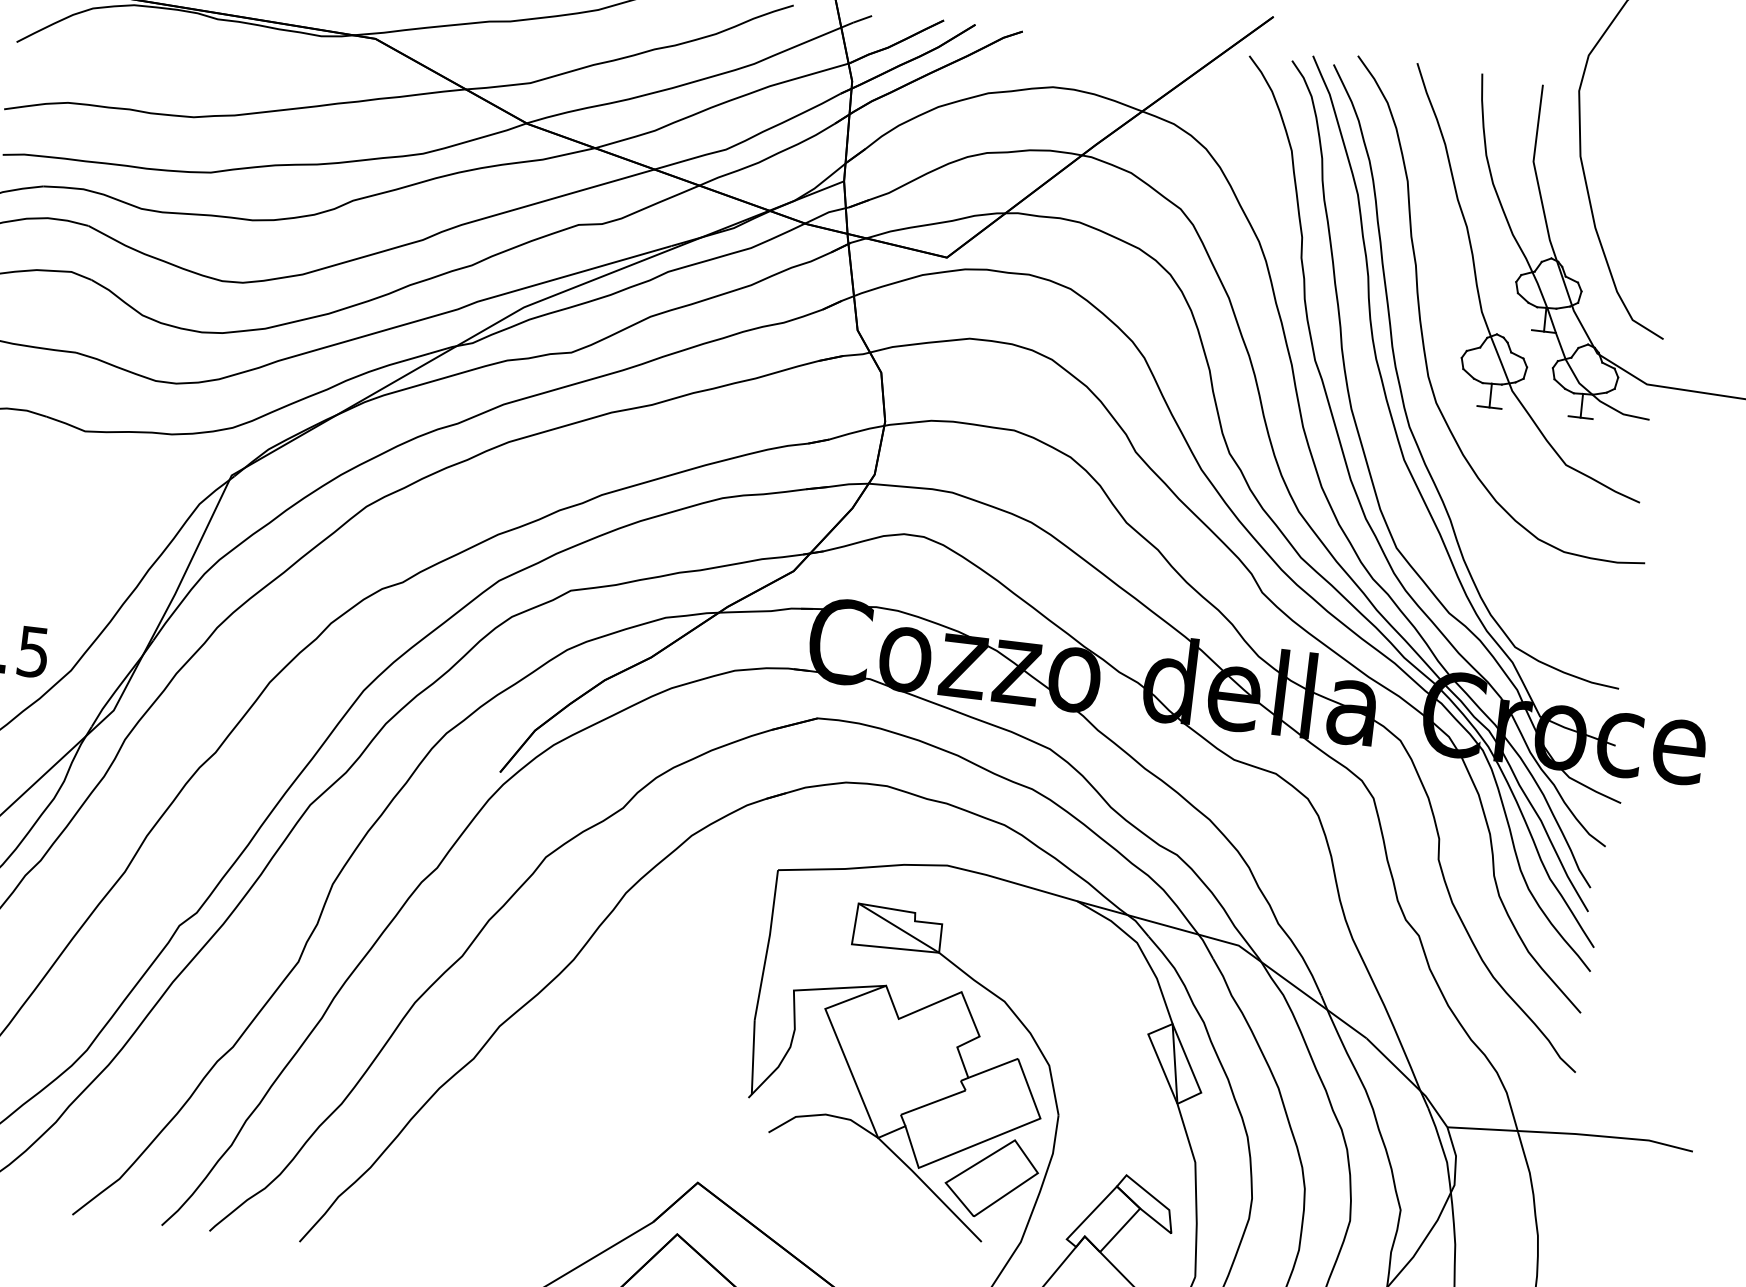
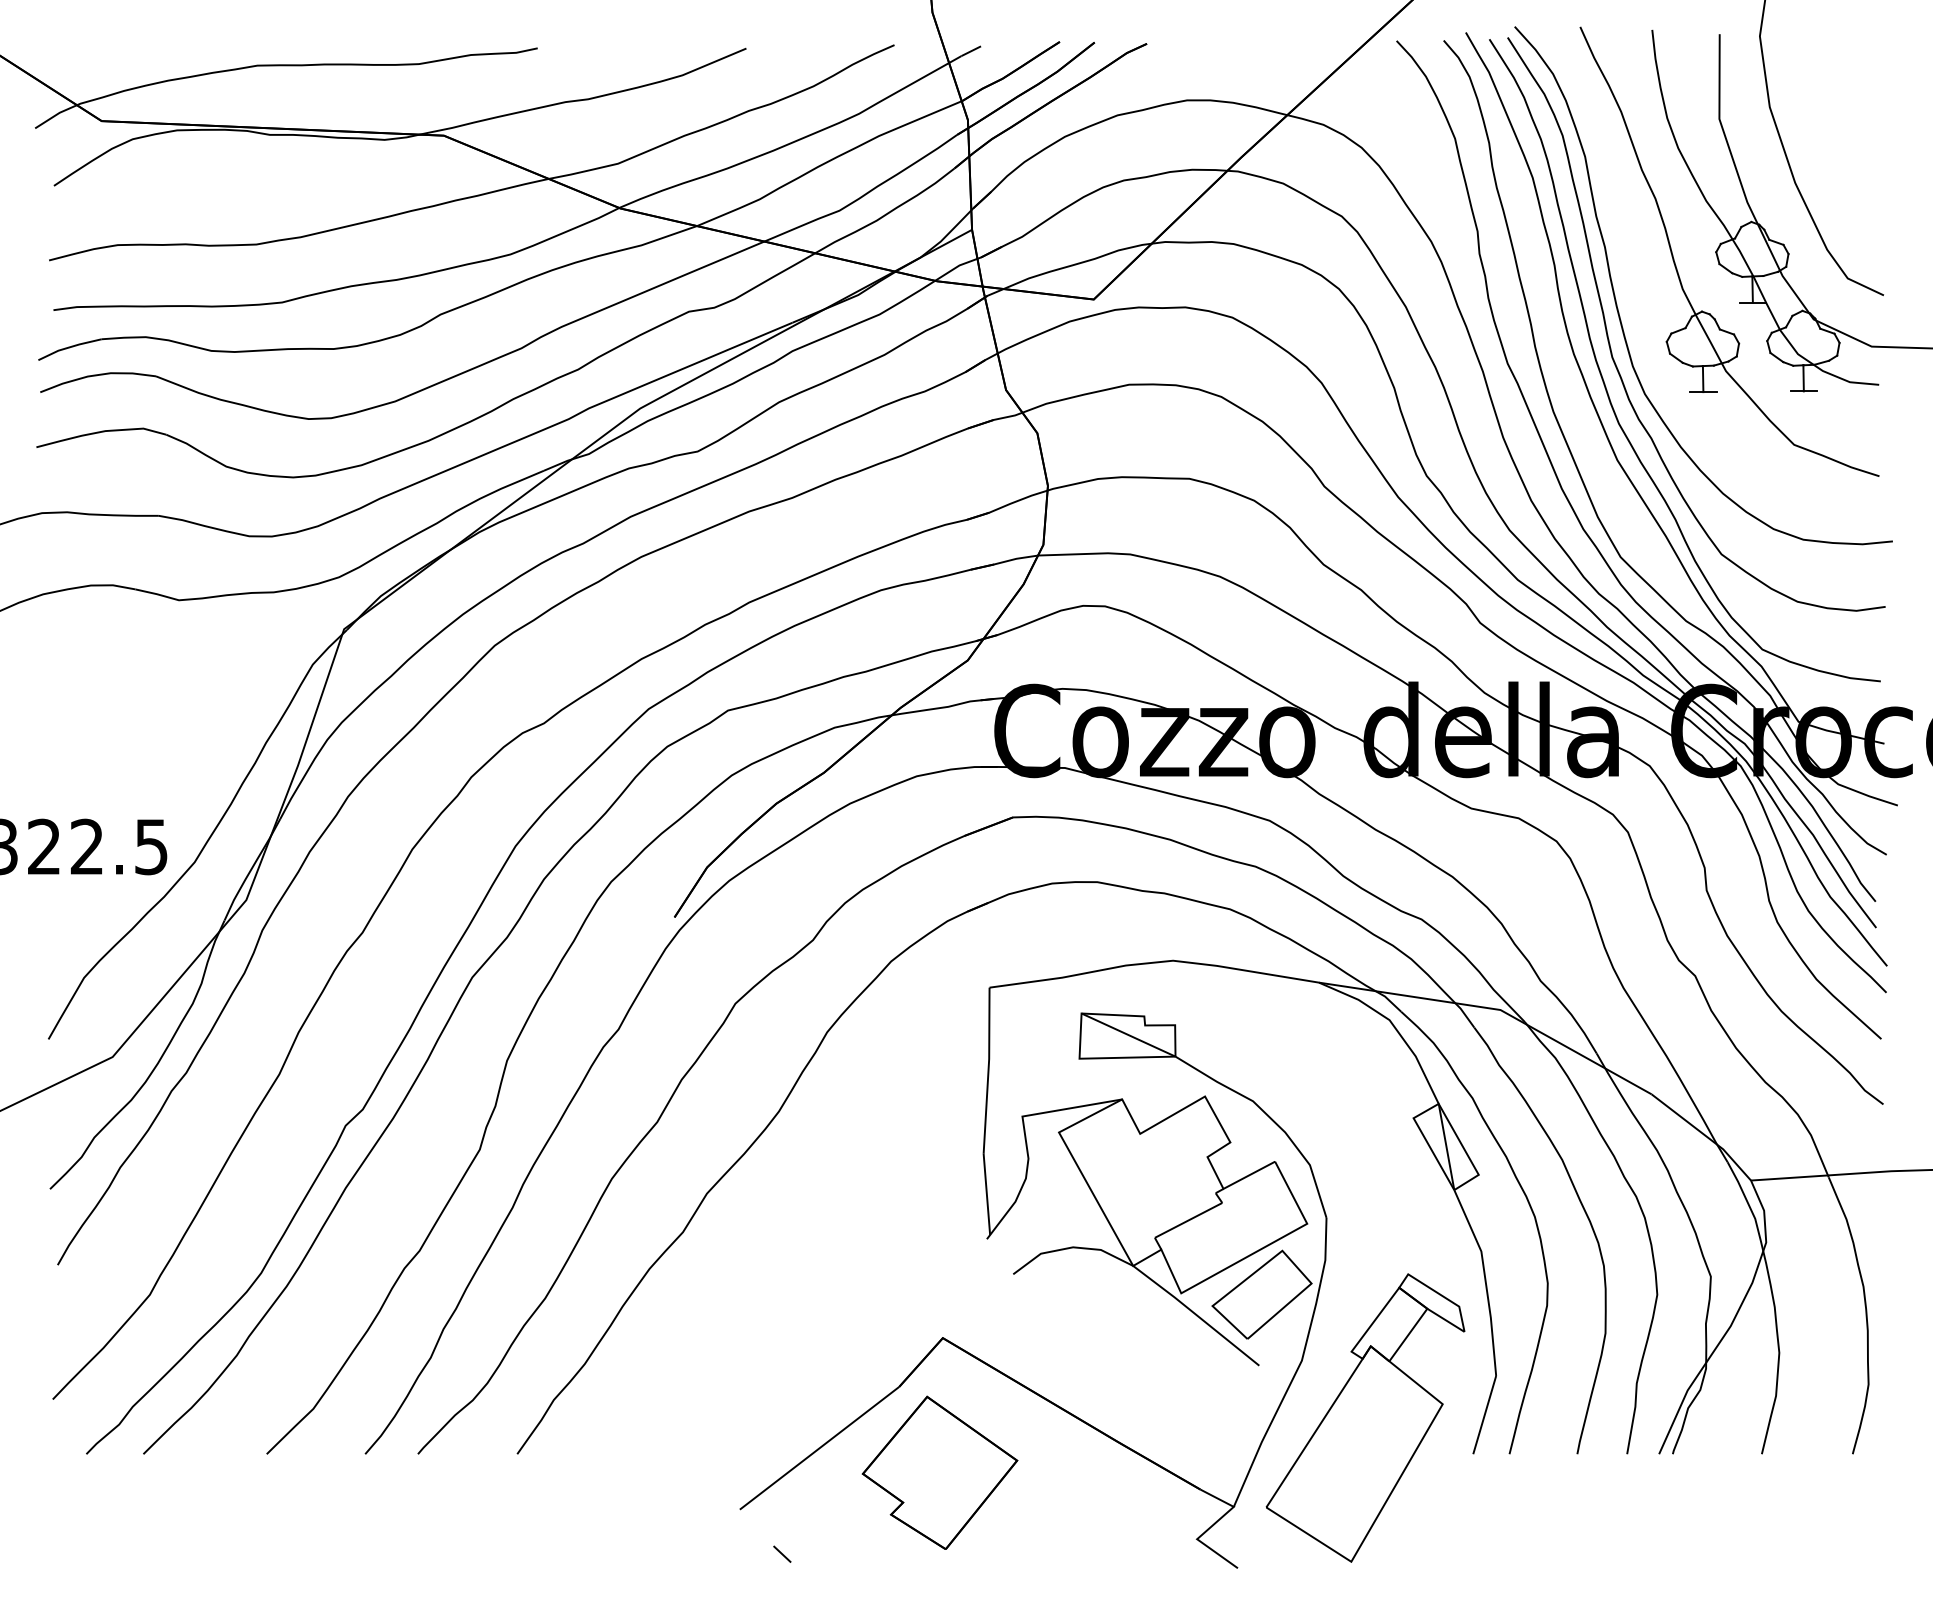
curve: (1410, 353) -> (1610, 343), added

